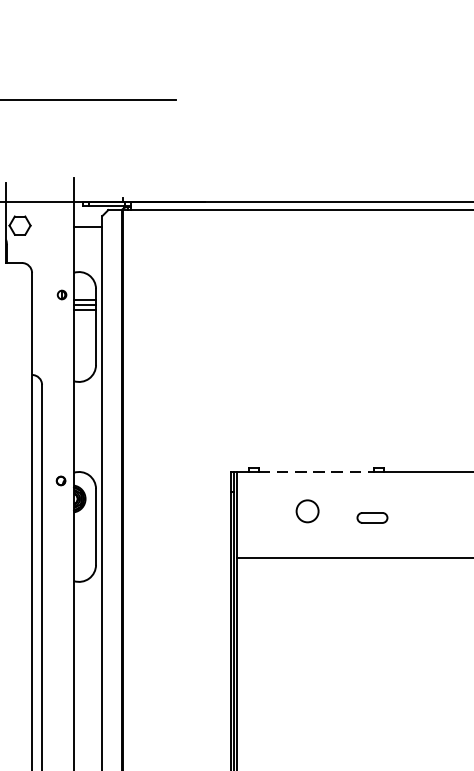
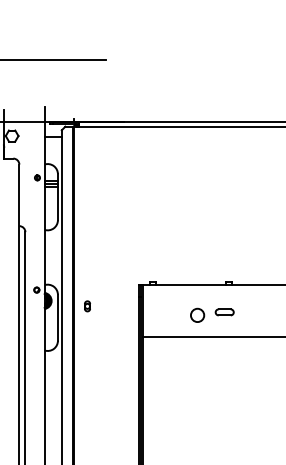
line: (315, 471) -> (190, 284), dashed -> solid
part: (145, 508) -> (87, 306), added
circle: (307, 509) -> (197, 314), moved

